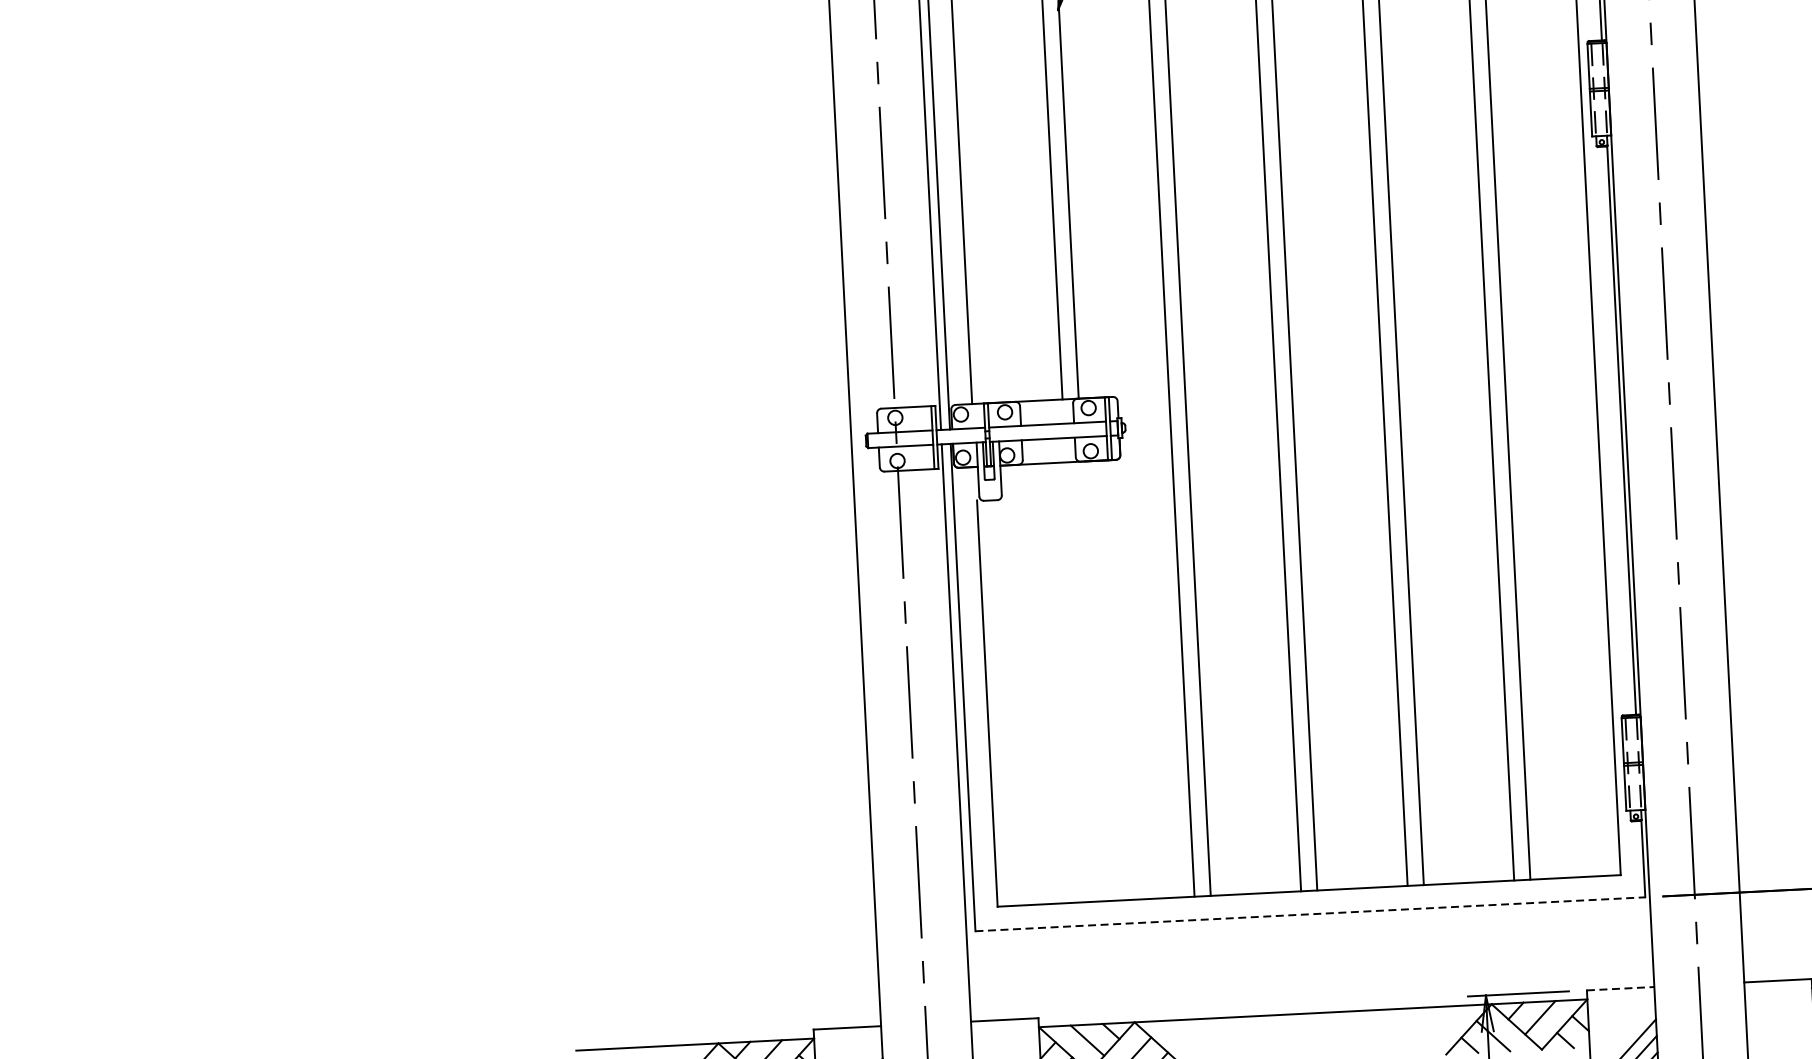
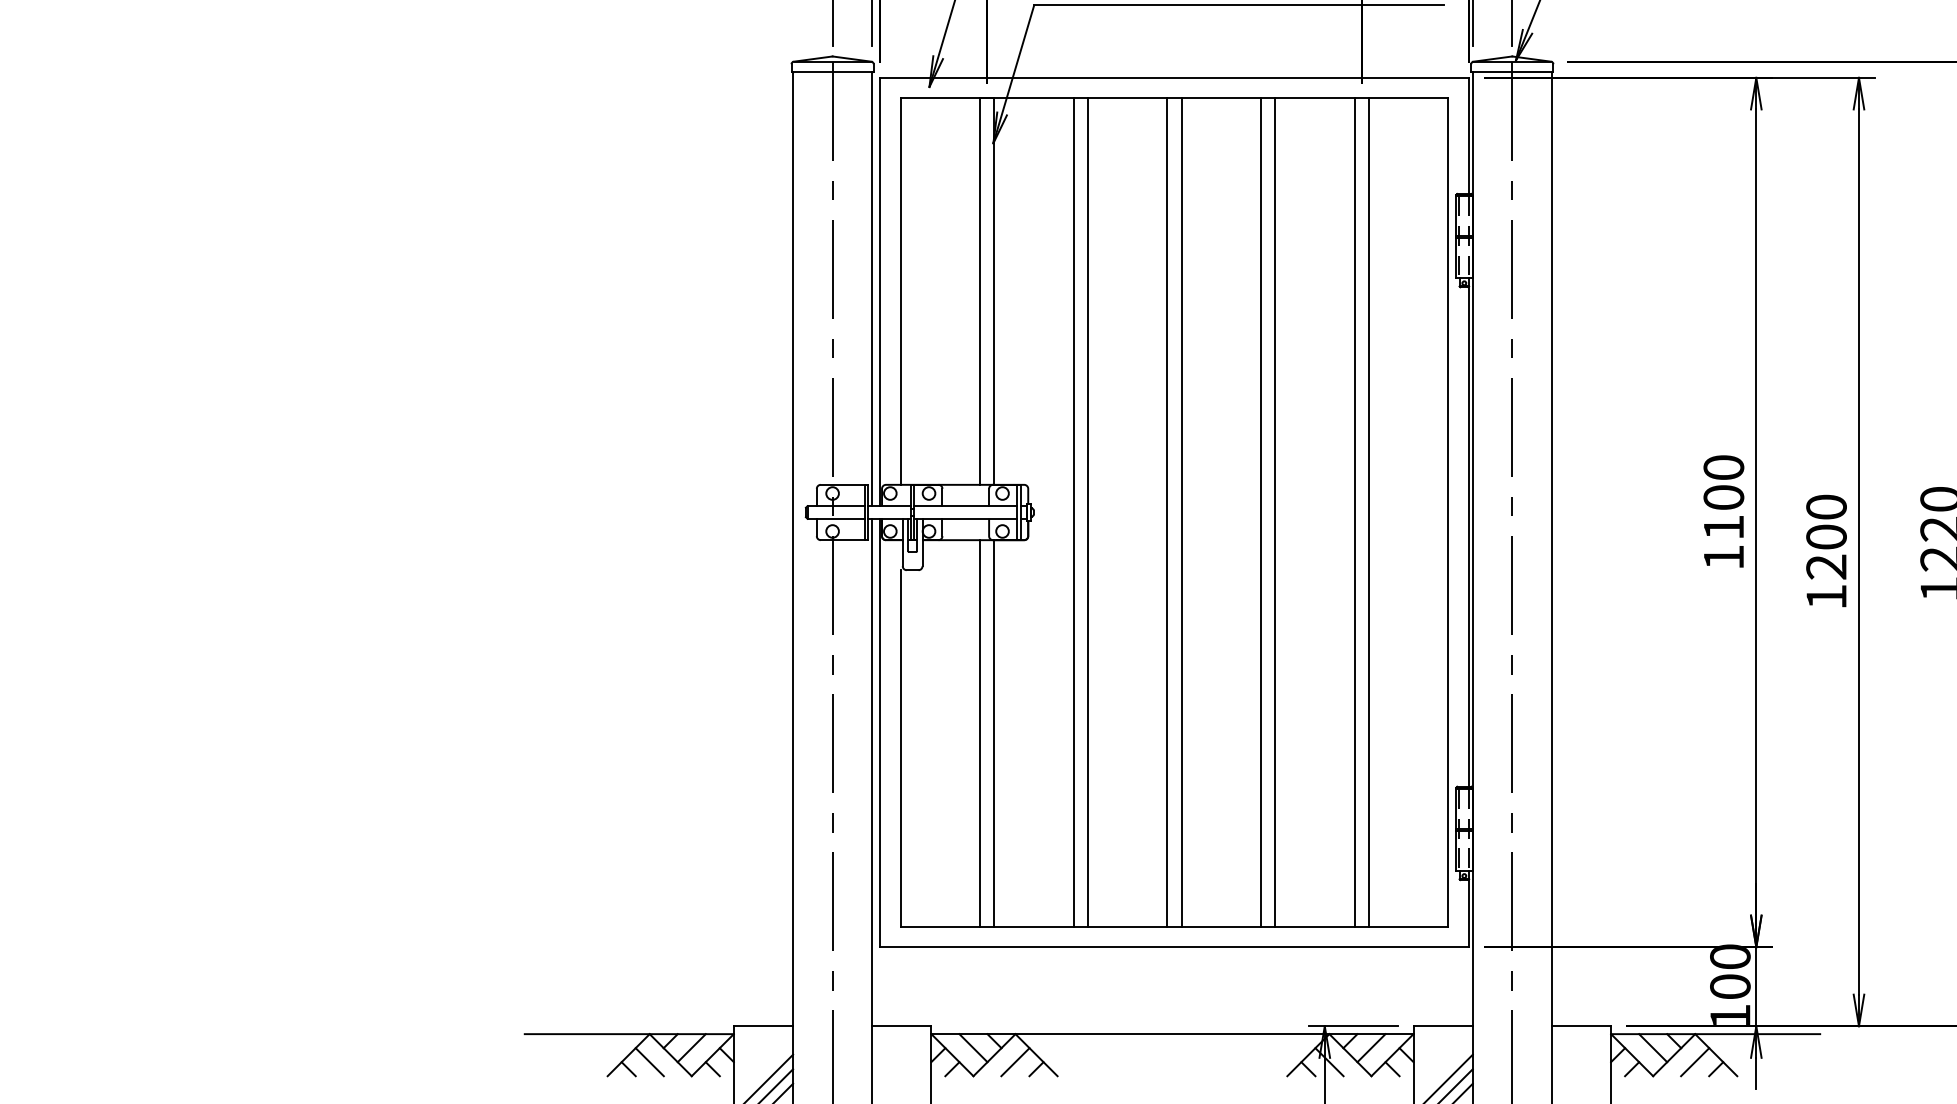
line: (1093, 681) -> (994, 733), added
line: (1077, 682) -> (980, 733), added
line: (1310, 914) -> (1174, 947), dashed -> solid
line: (1621, 988) -> (1443, 1026), dashed -> solid

